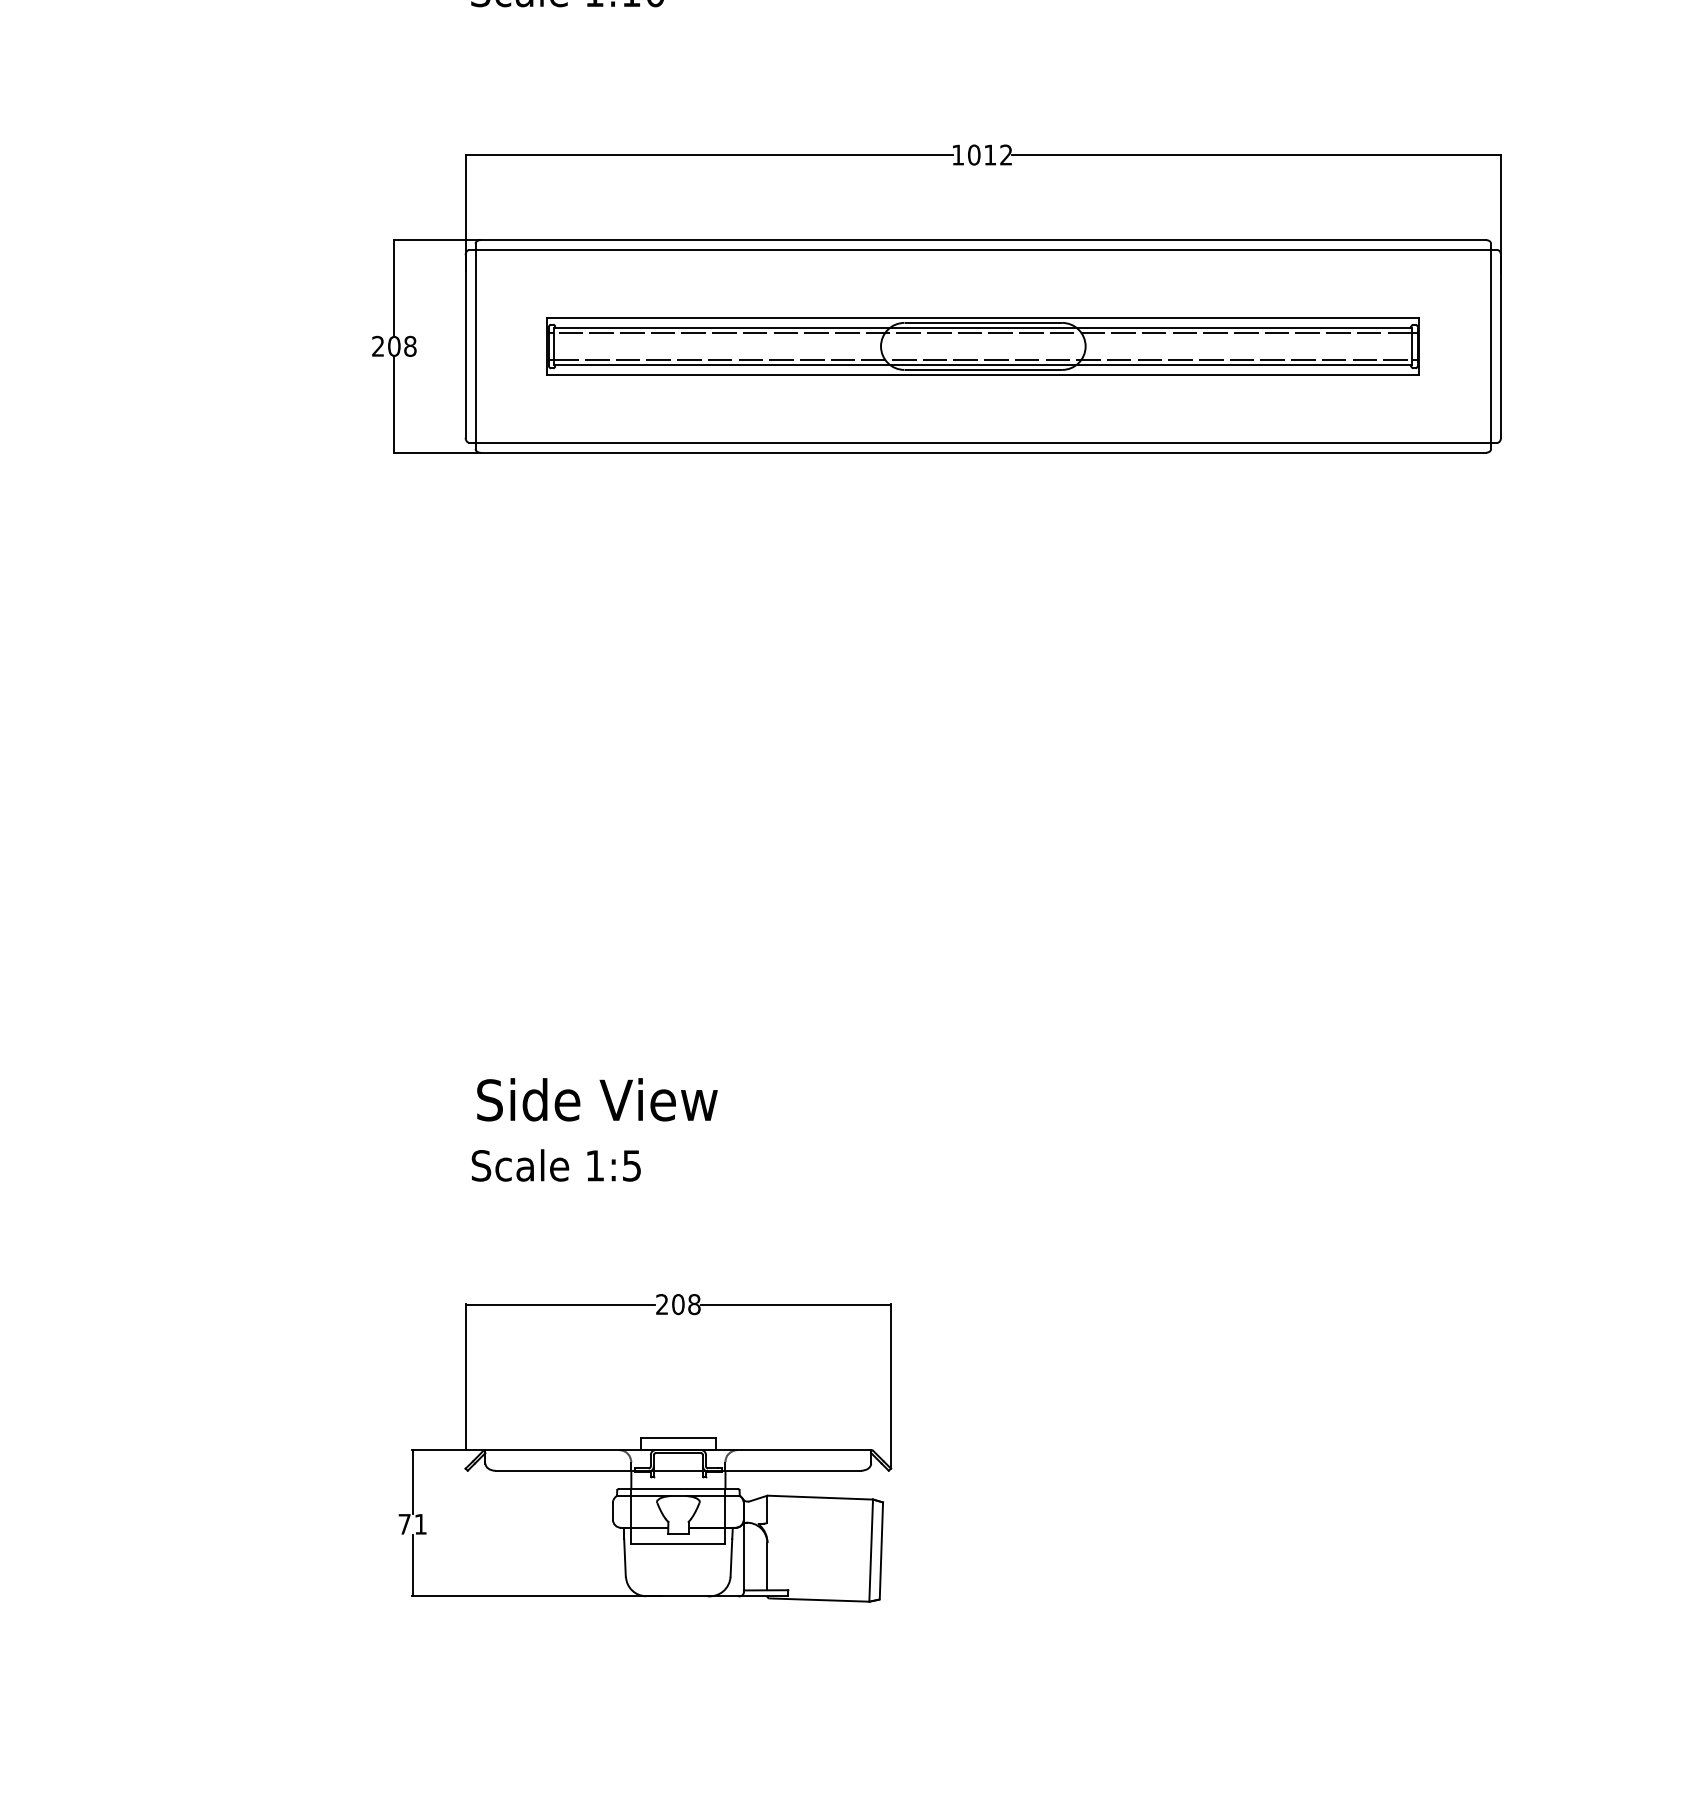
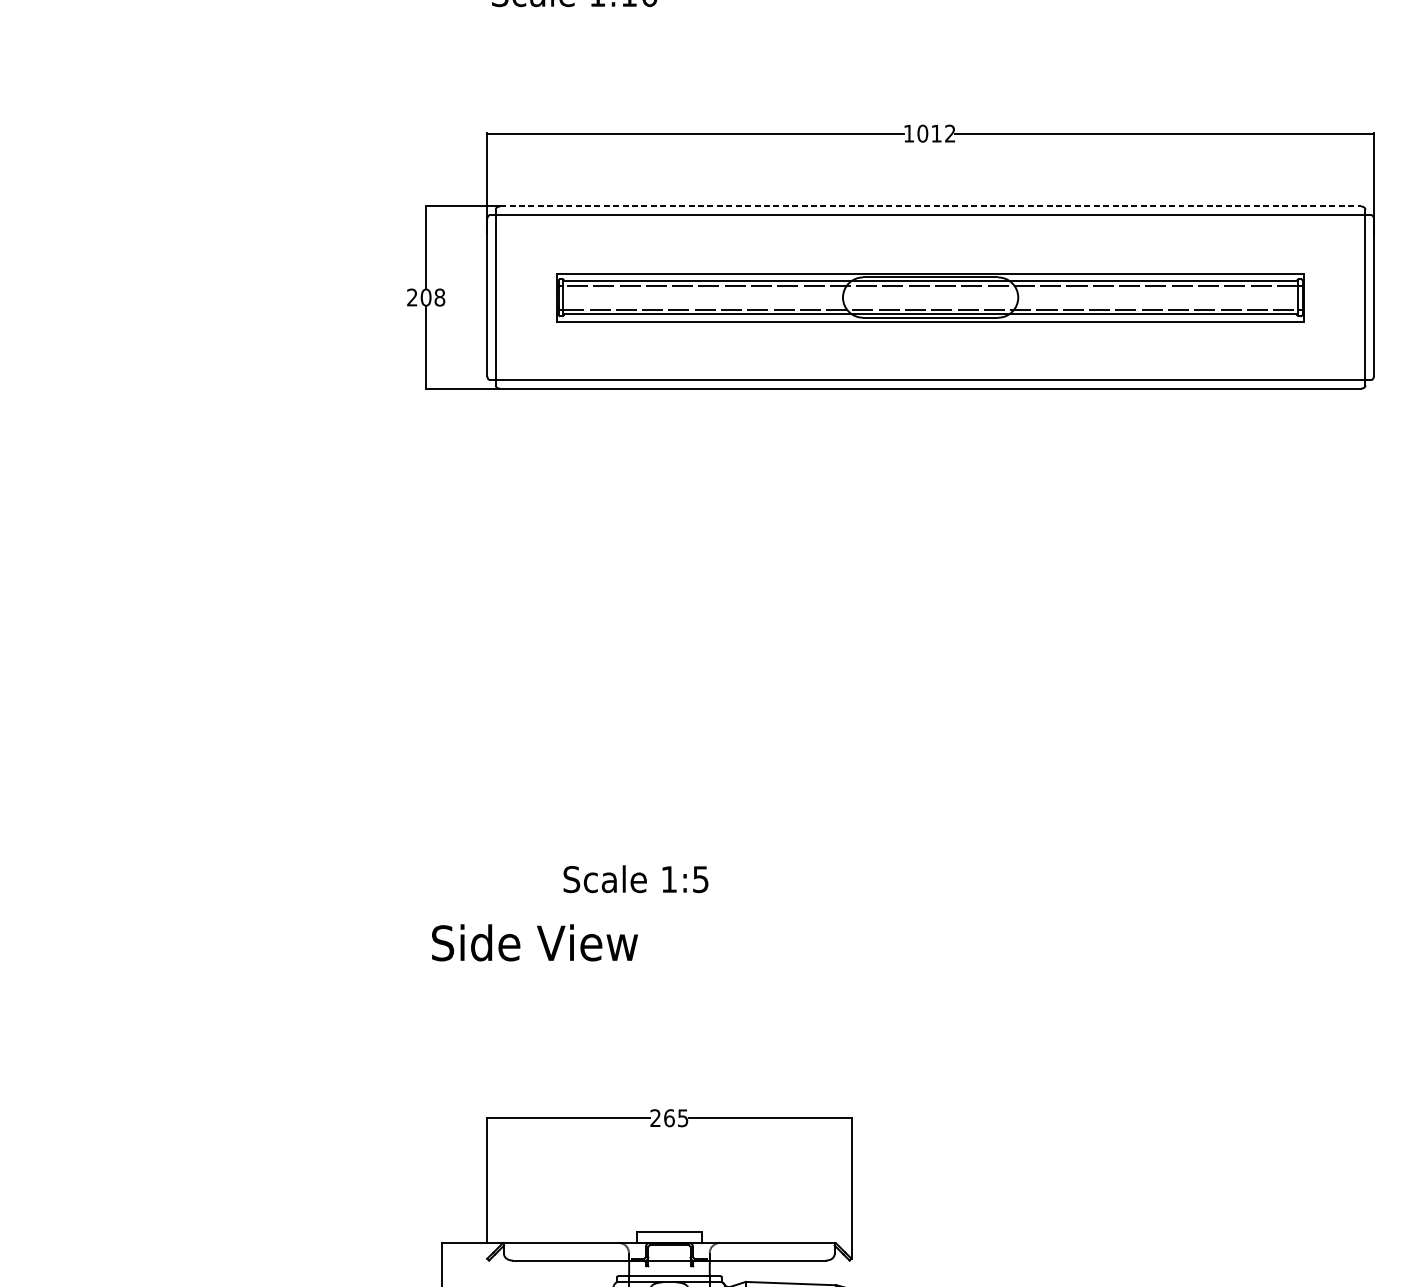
line: (983, 240) -> (930, 206), solid -> dashed
text: (597, 1099) -> (535, 942), moved
text: (555, 1165) -> (635, 879), moved
text: (686, 1304) -> (676, 1118), 208 -> 265

